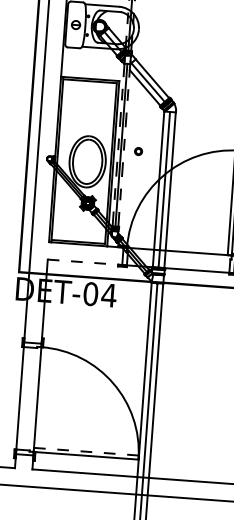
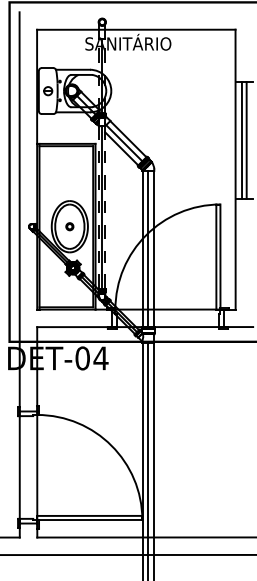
part: (138, 151) -> (69, 226), moved
line: (85, 262) -> (75, 327), dashed -> solid
line: (86, 451) -> (89, 515), dashed -> solid

